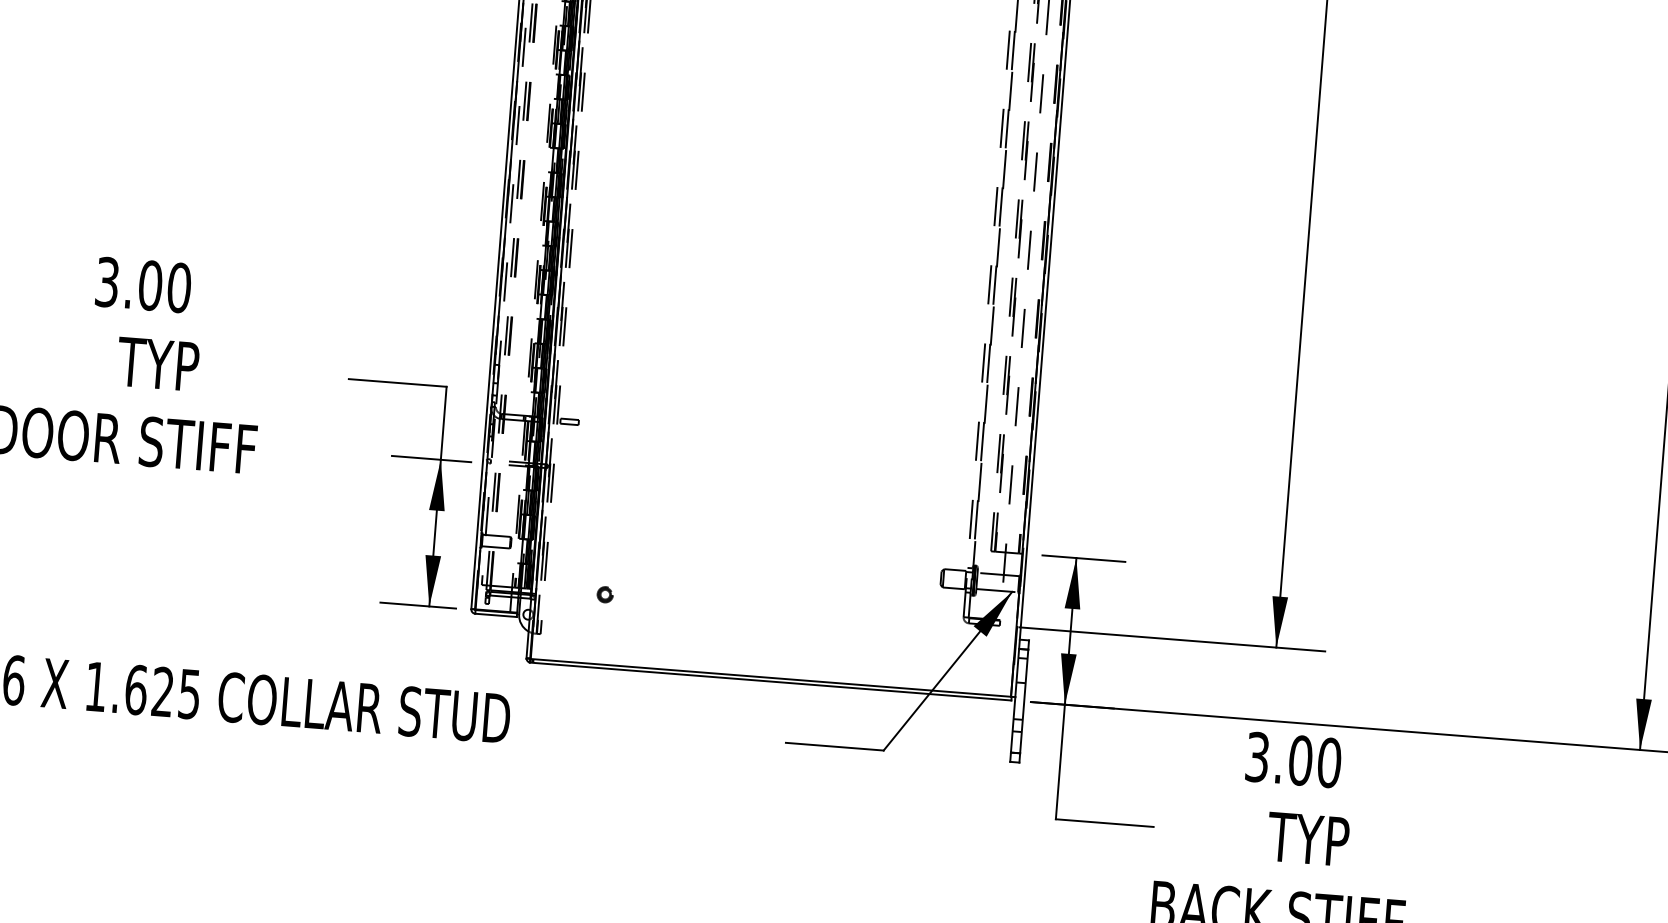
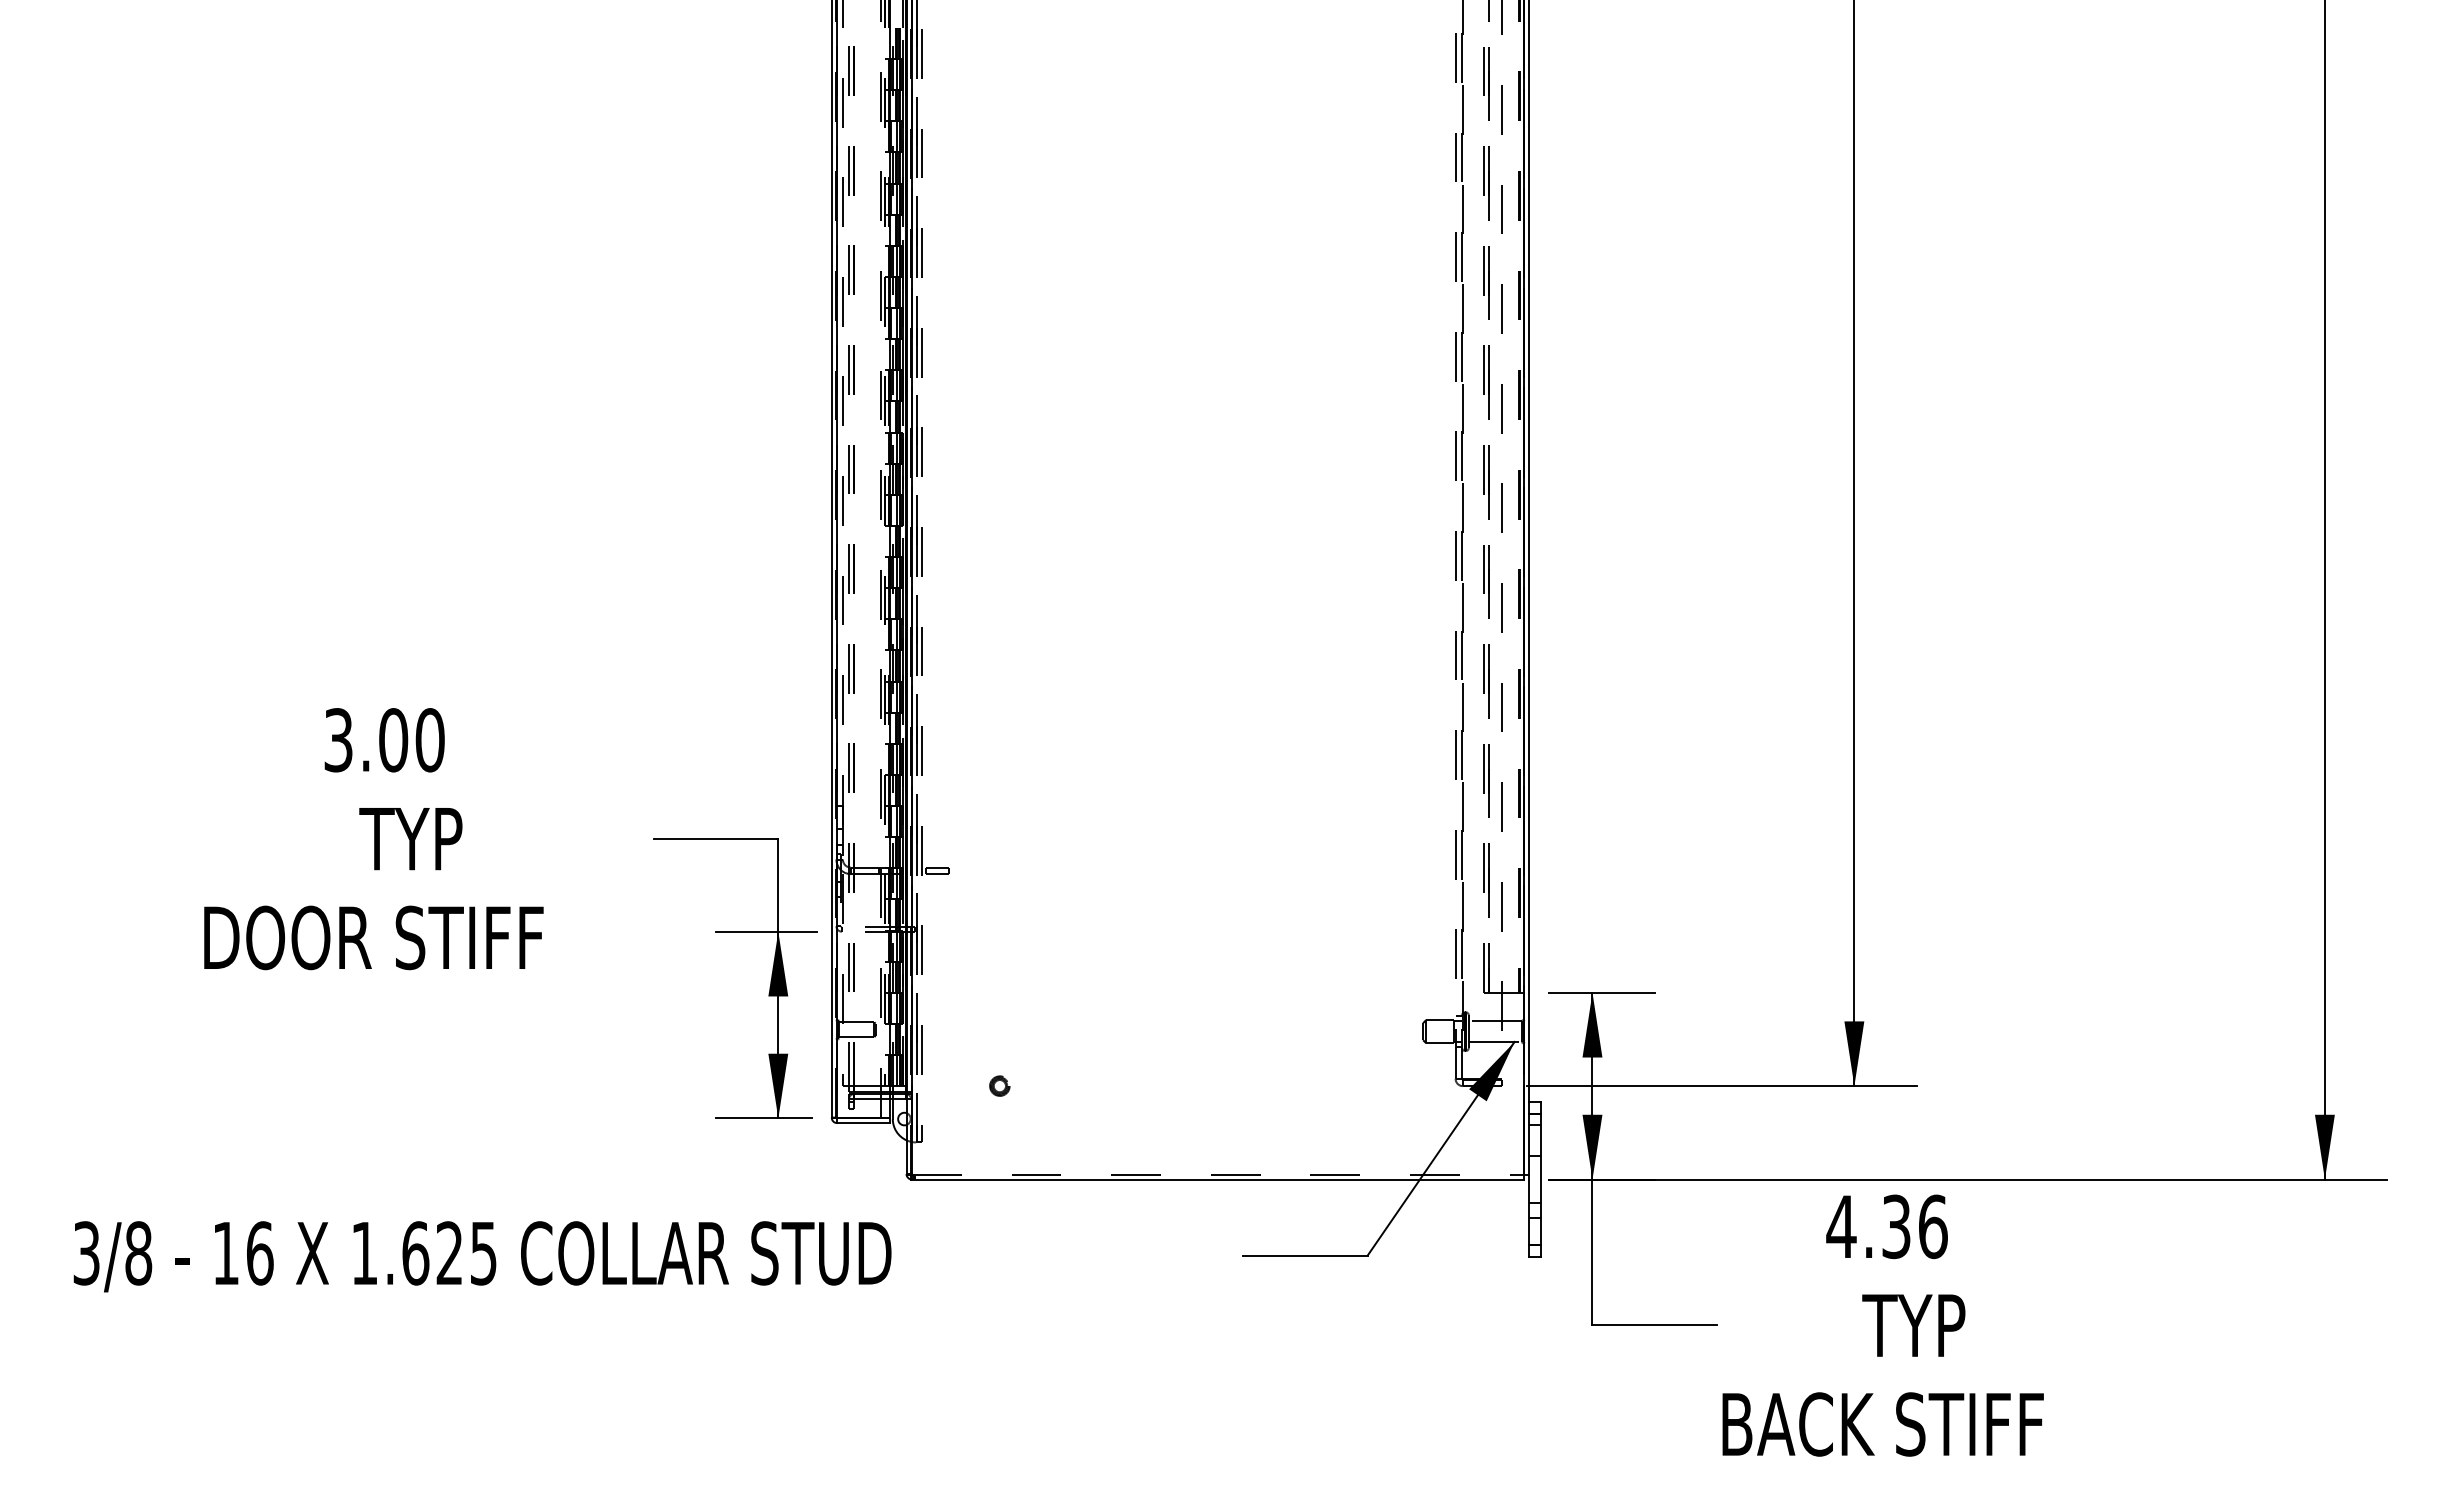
line: (770, 677) -> (1217, 1174), solid -> dashed
text: (1292, 759) -> (1886, 1226), 3.00 -> 4.36

